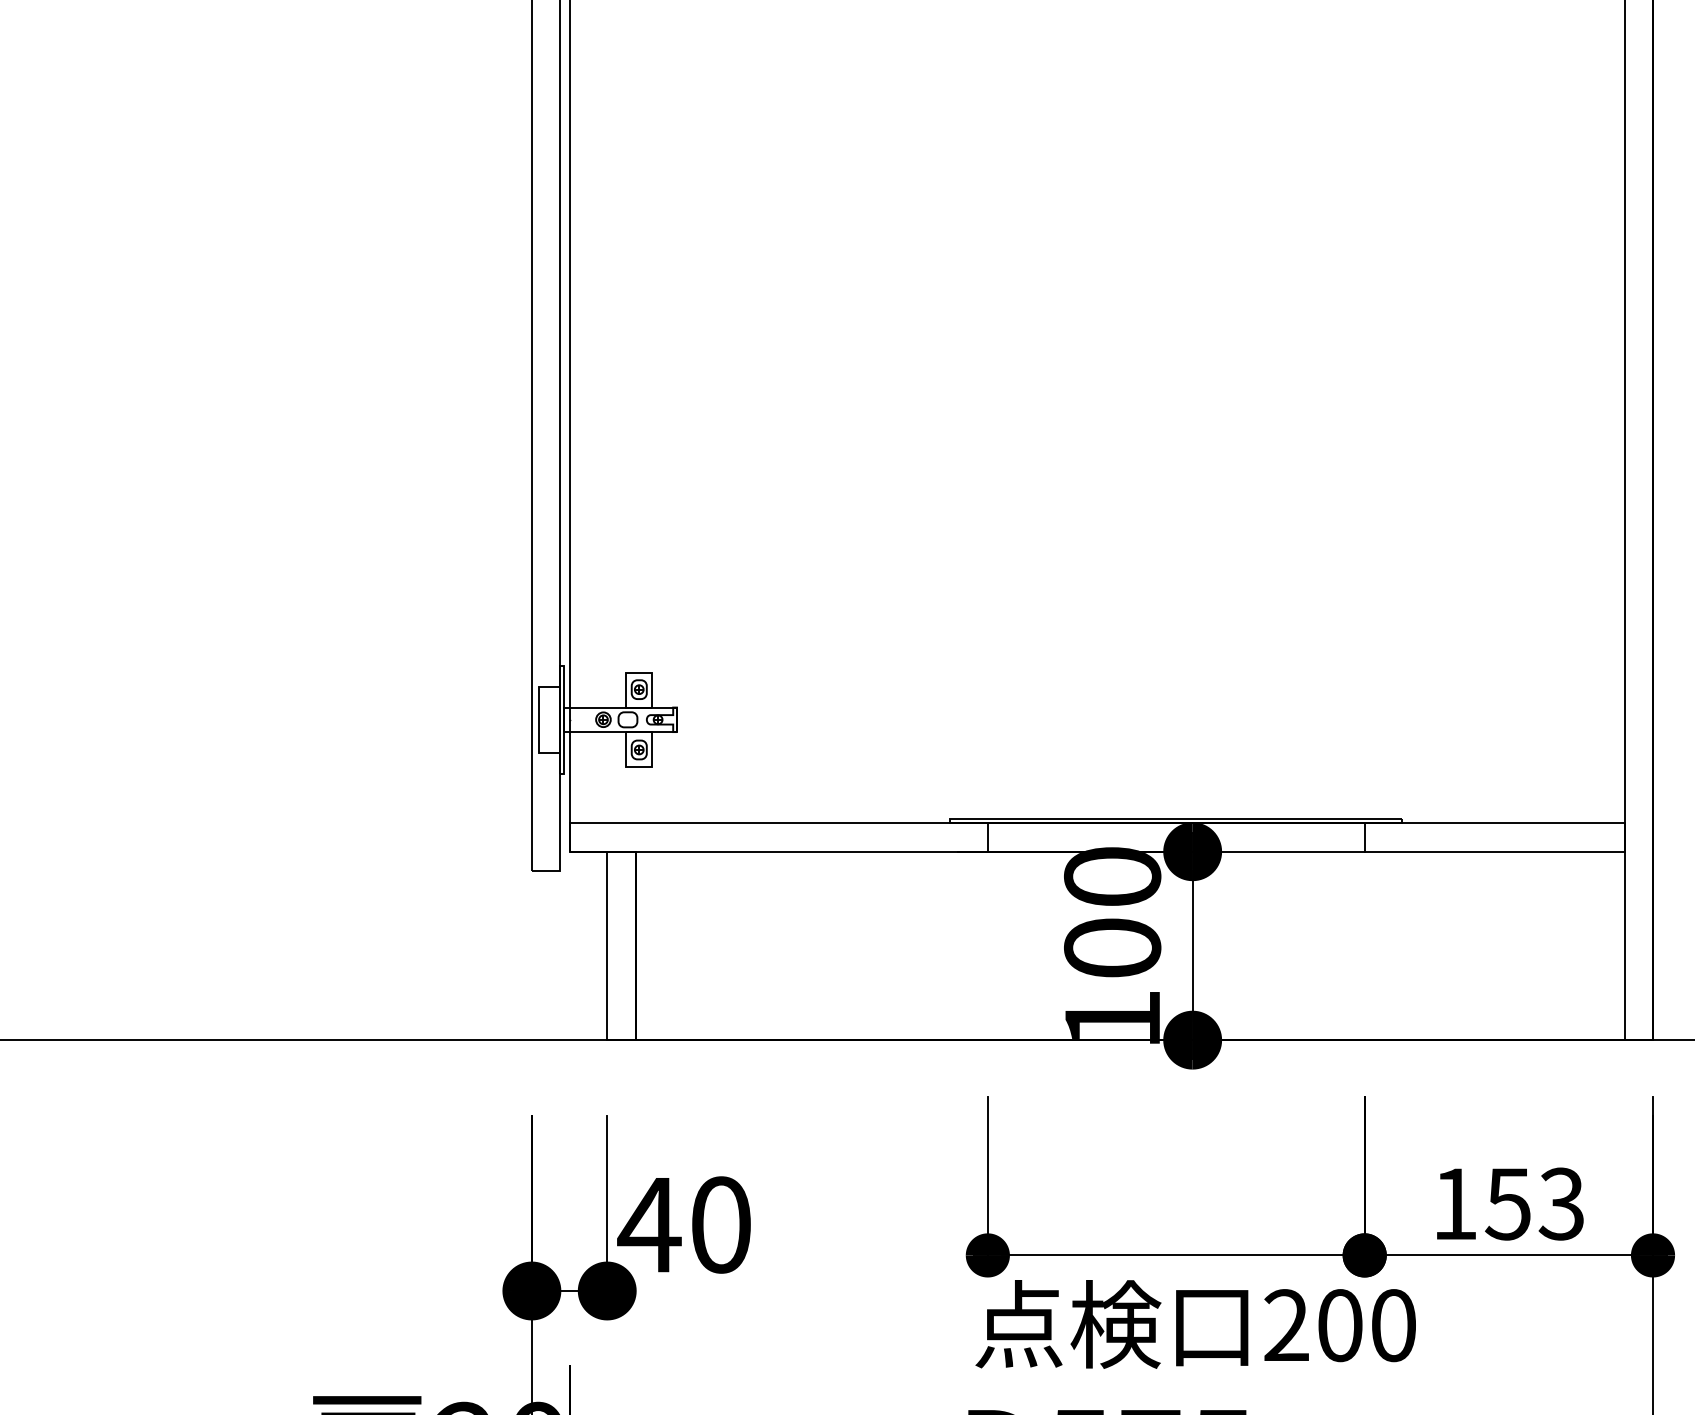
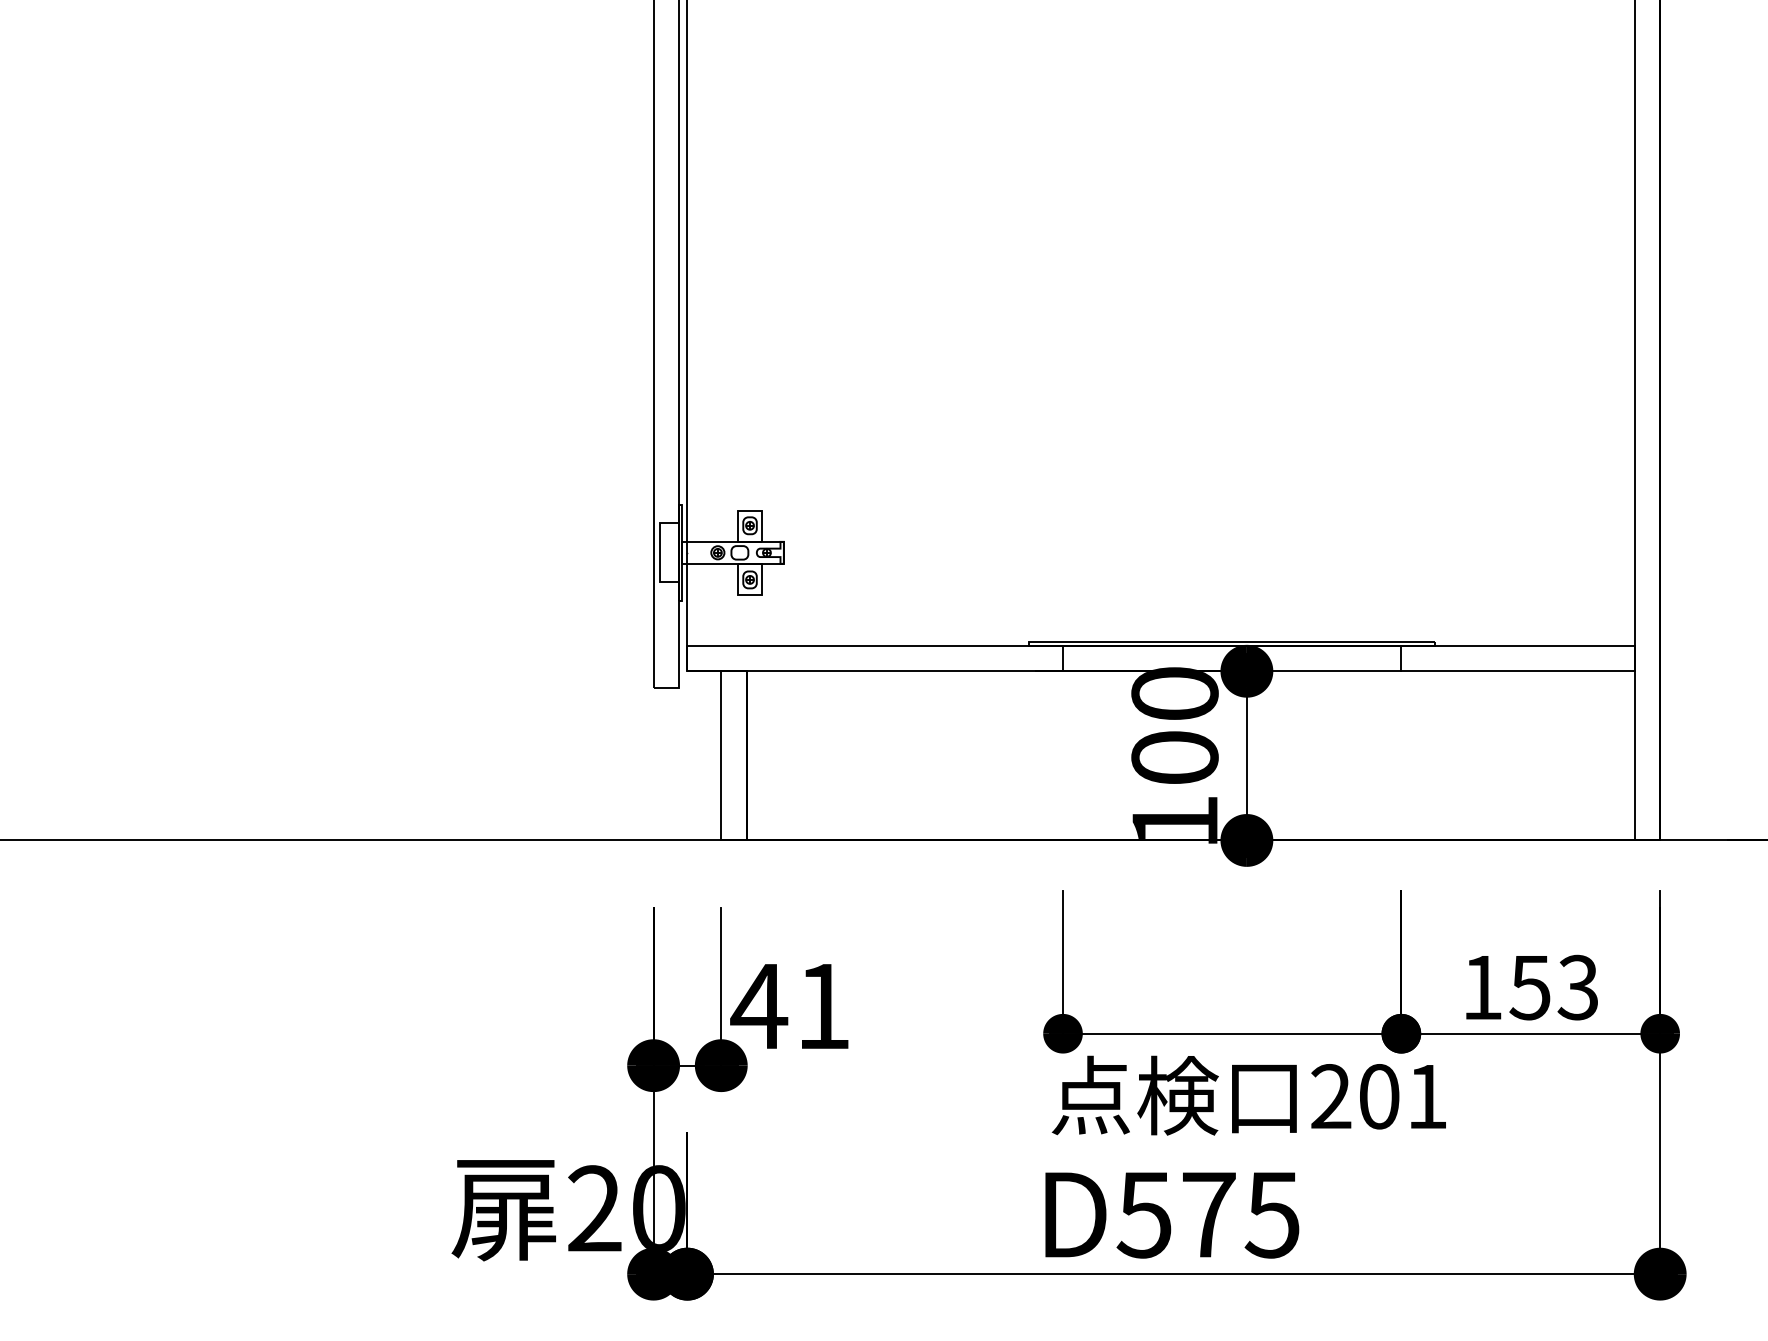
text: (721, 1225) -> (823, 1006), 40 -> 41
text: (1393, 1325) -> (1427, 1096), 200 -> 201

